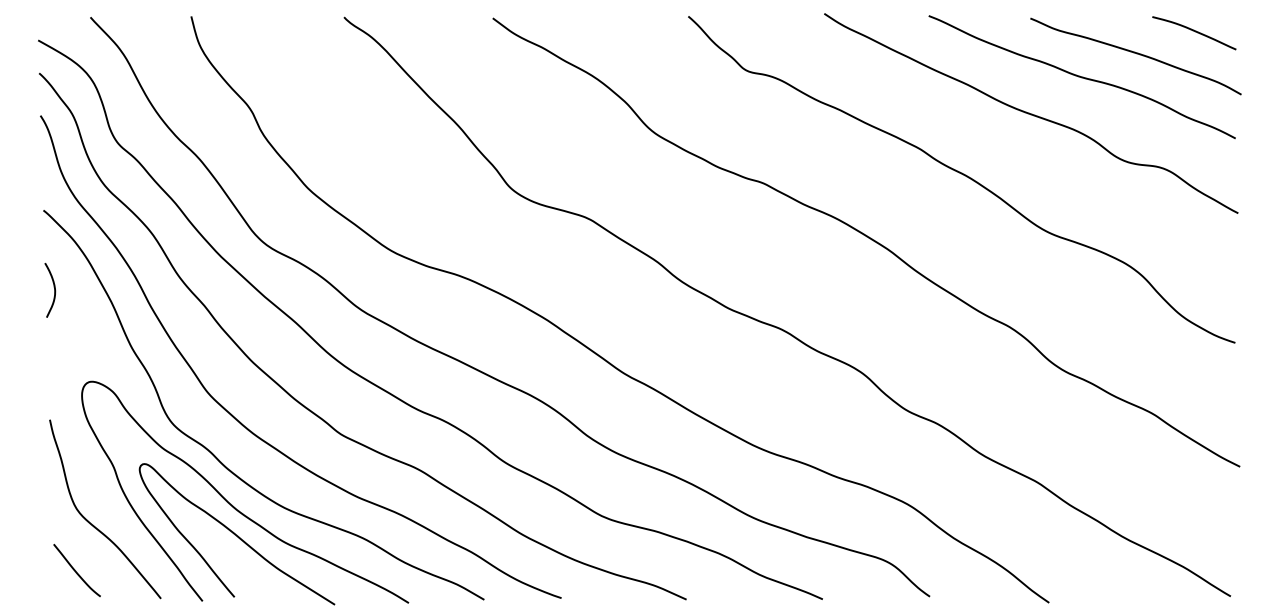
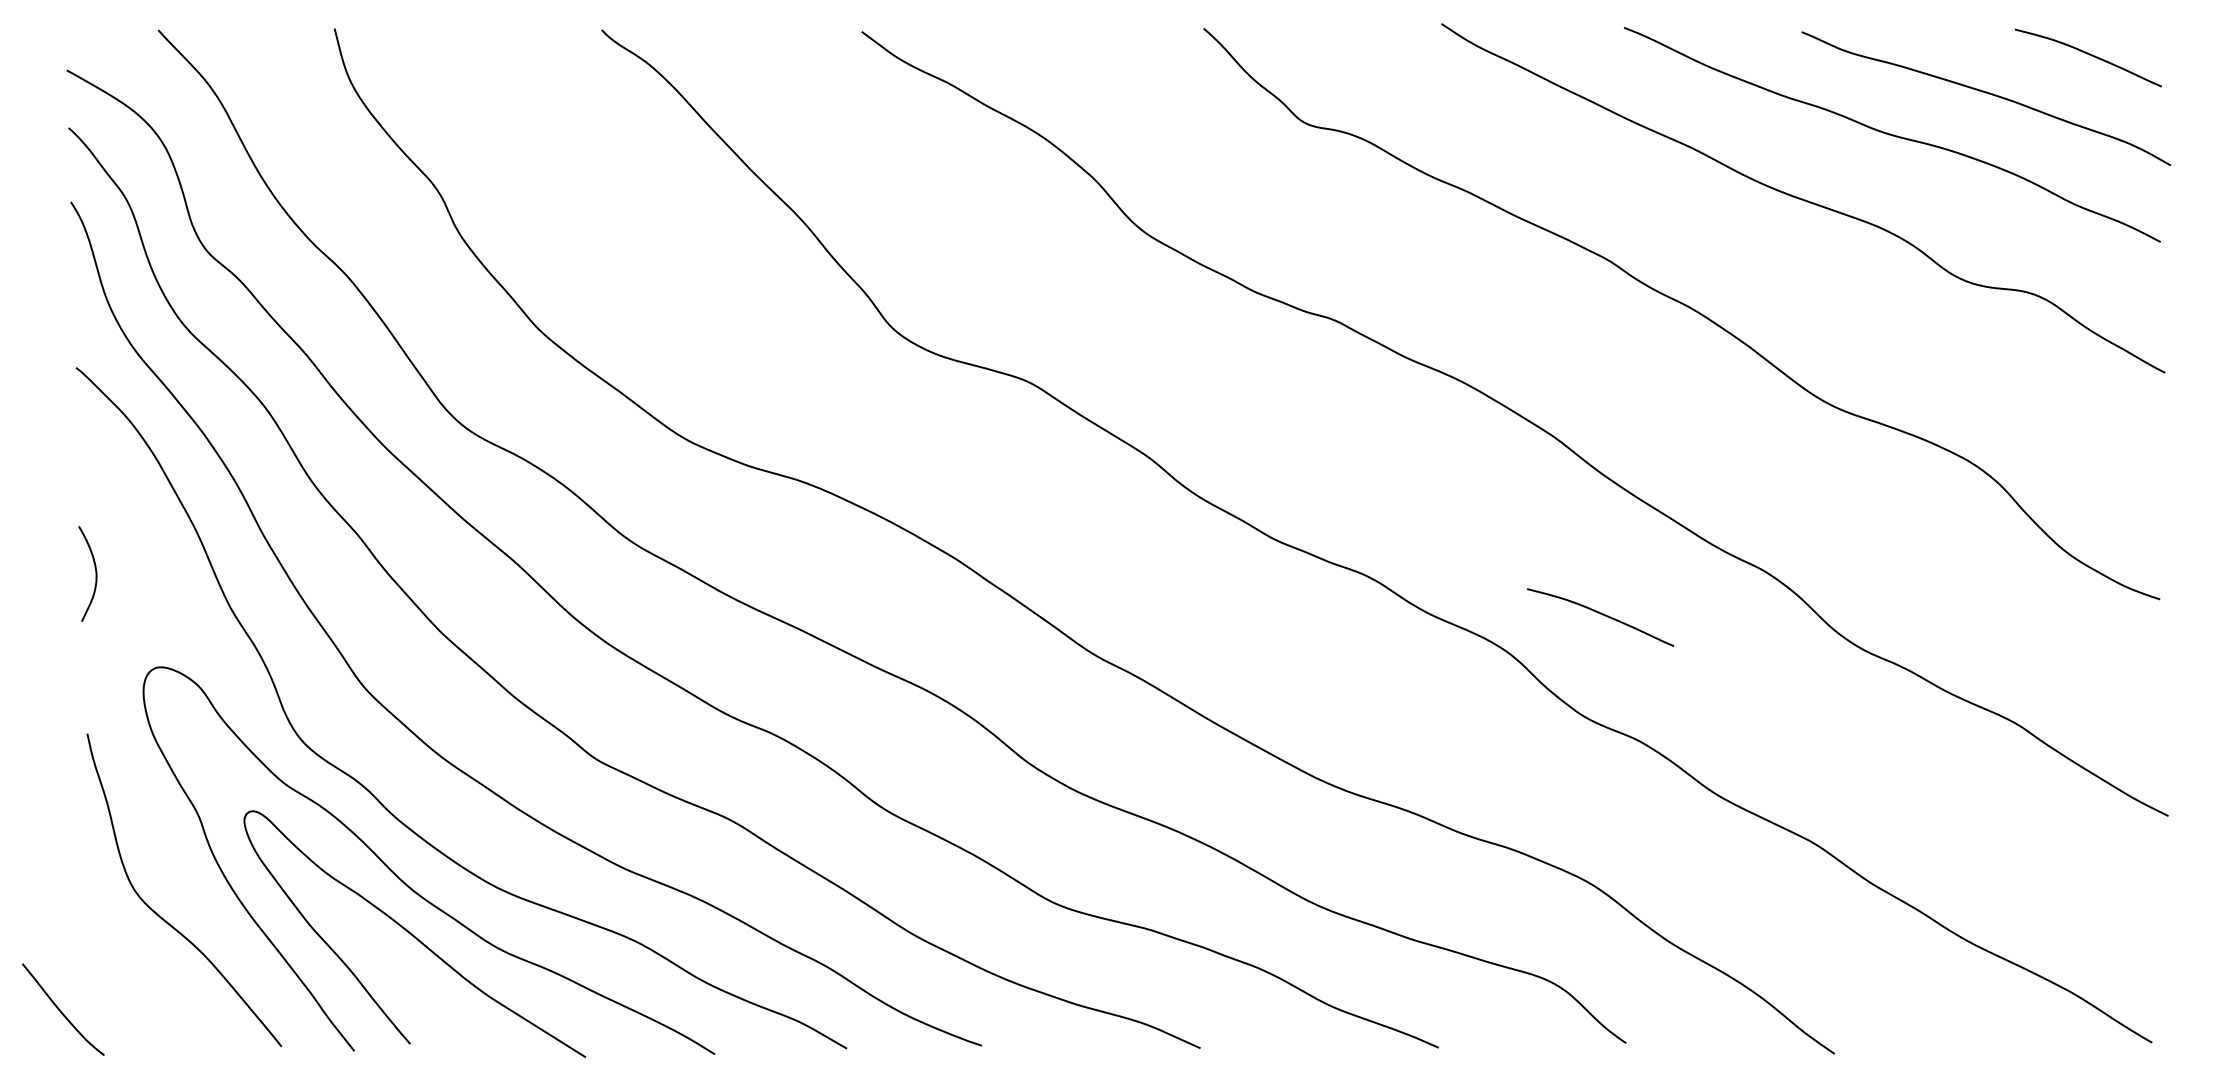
curve: (54, 290) -> (95, 574), moved
curve: (916, 352) -> (1602, 616), added
curve: (75, 570) -> (60, 1009), moved

